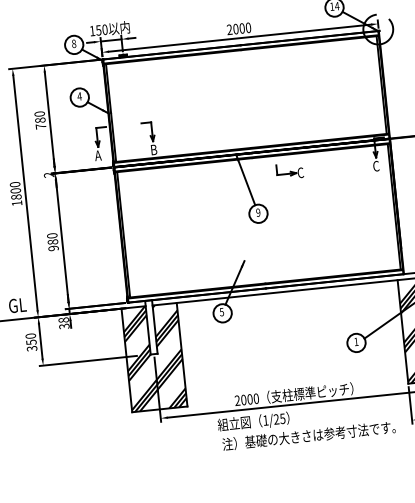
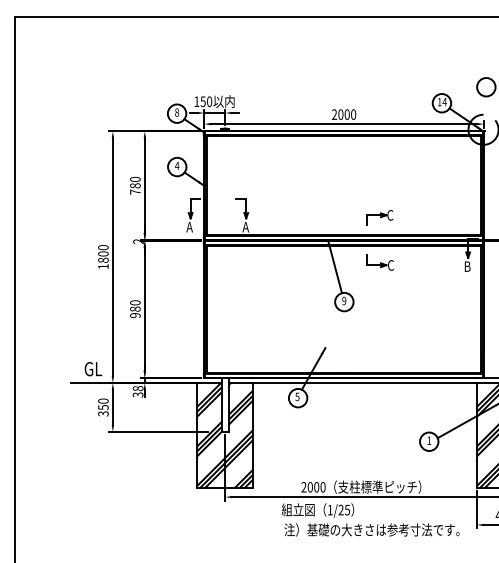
part: (284, 126) -> (379, 217), added
text: (153, 150) -> (245, 227), B -> A
text: (376, 166) -> (467, 266), C -> B

